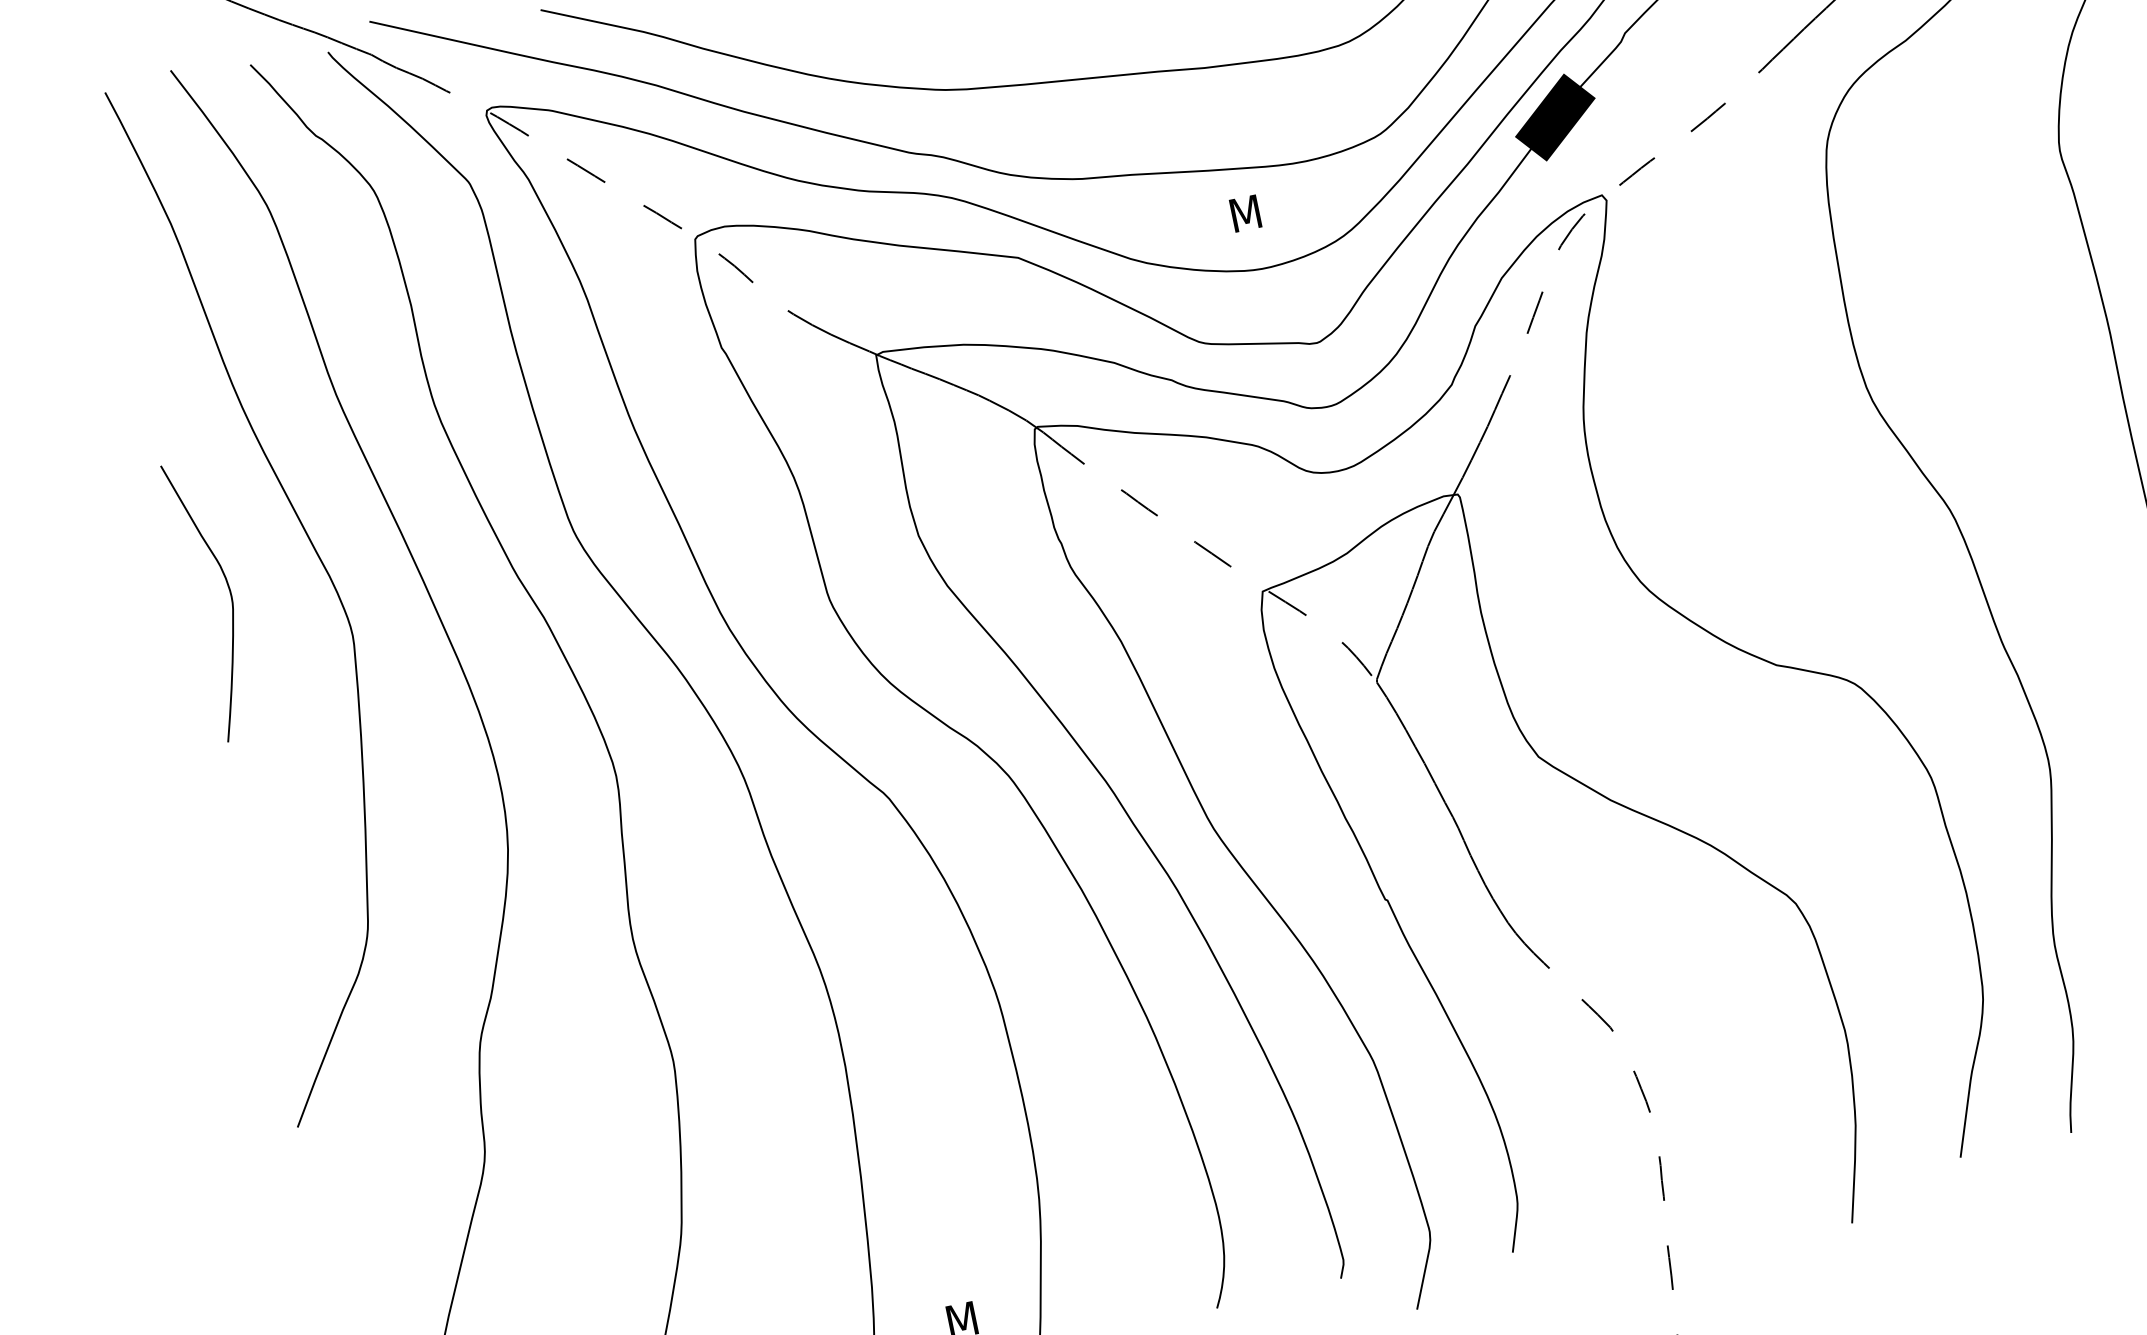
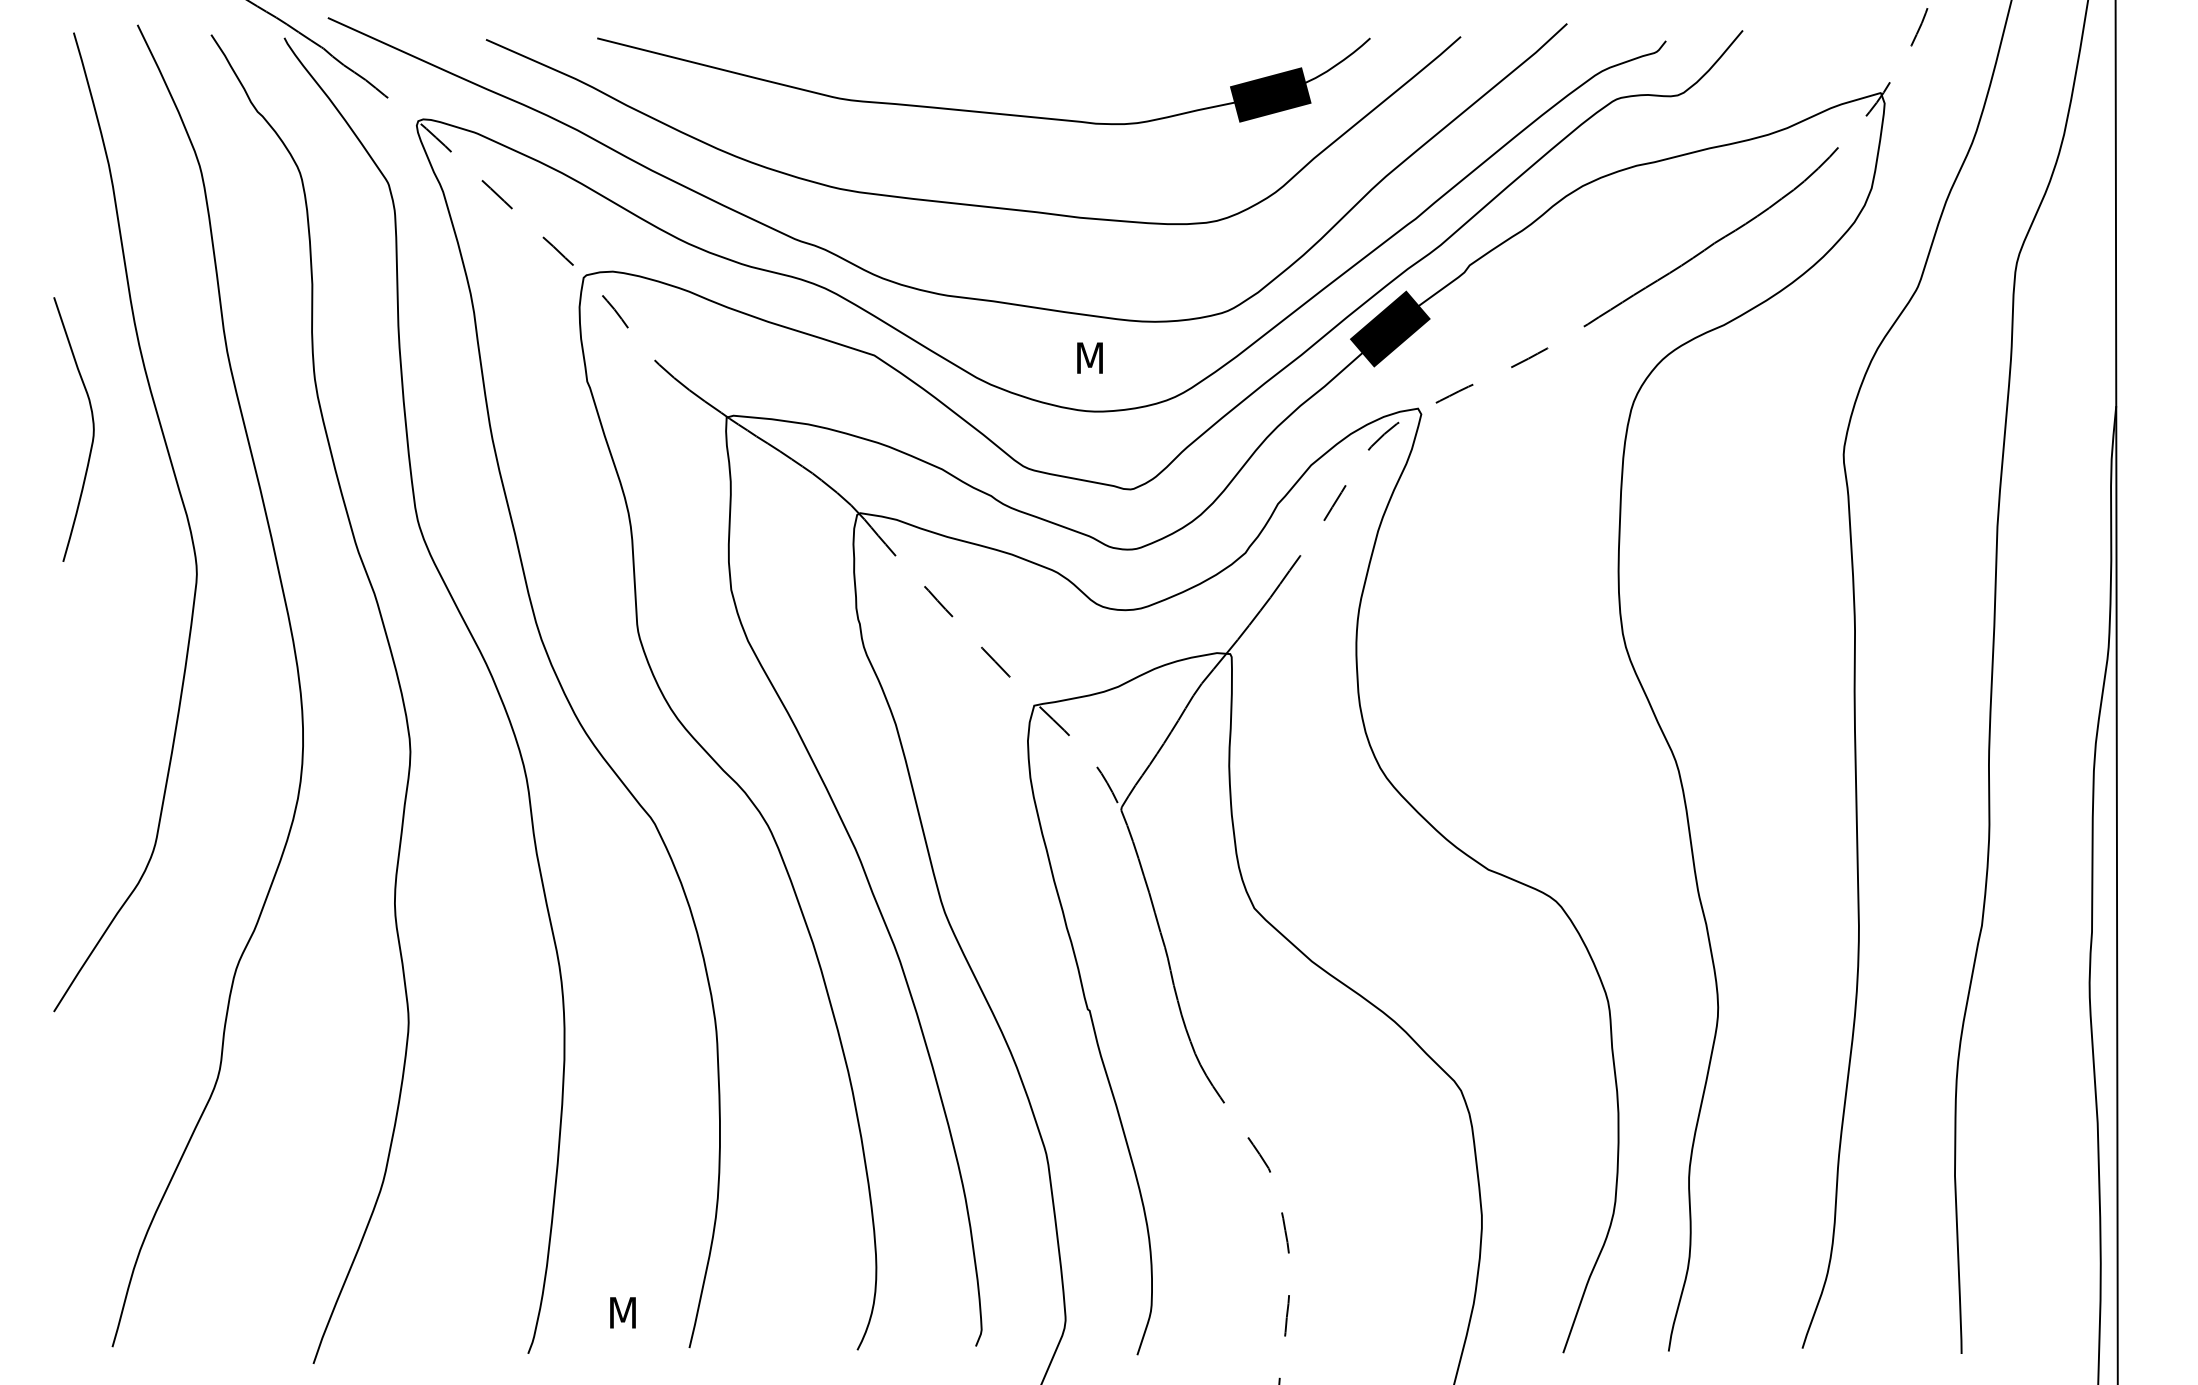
curve: (229, 595) -> (92, 428), moved

